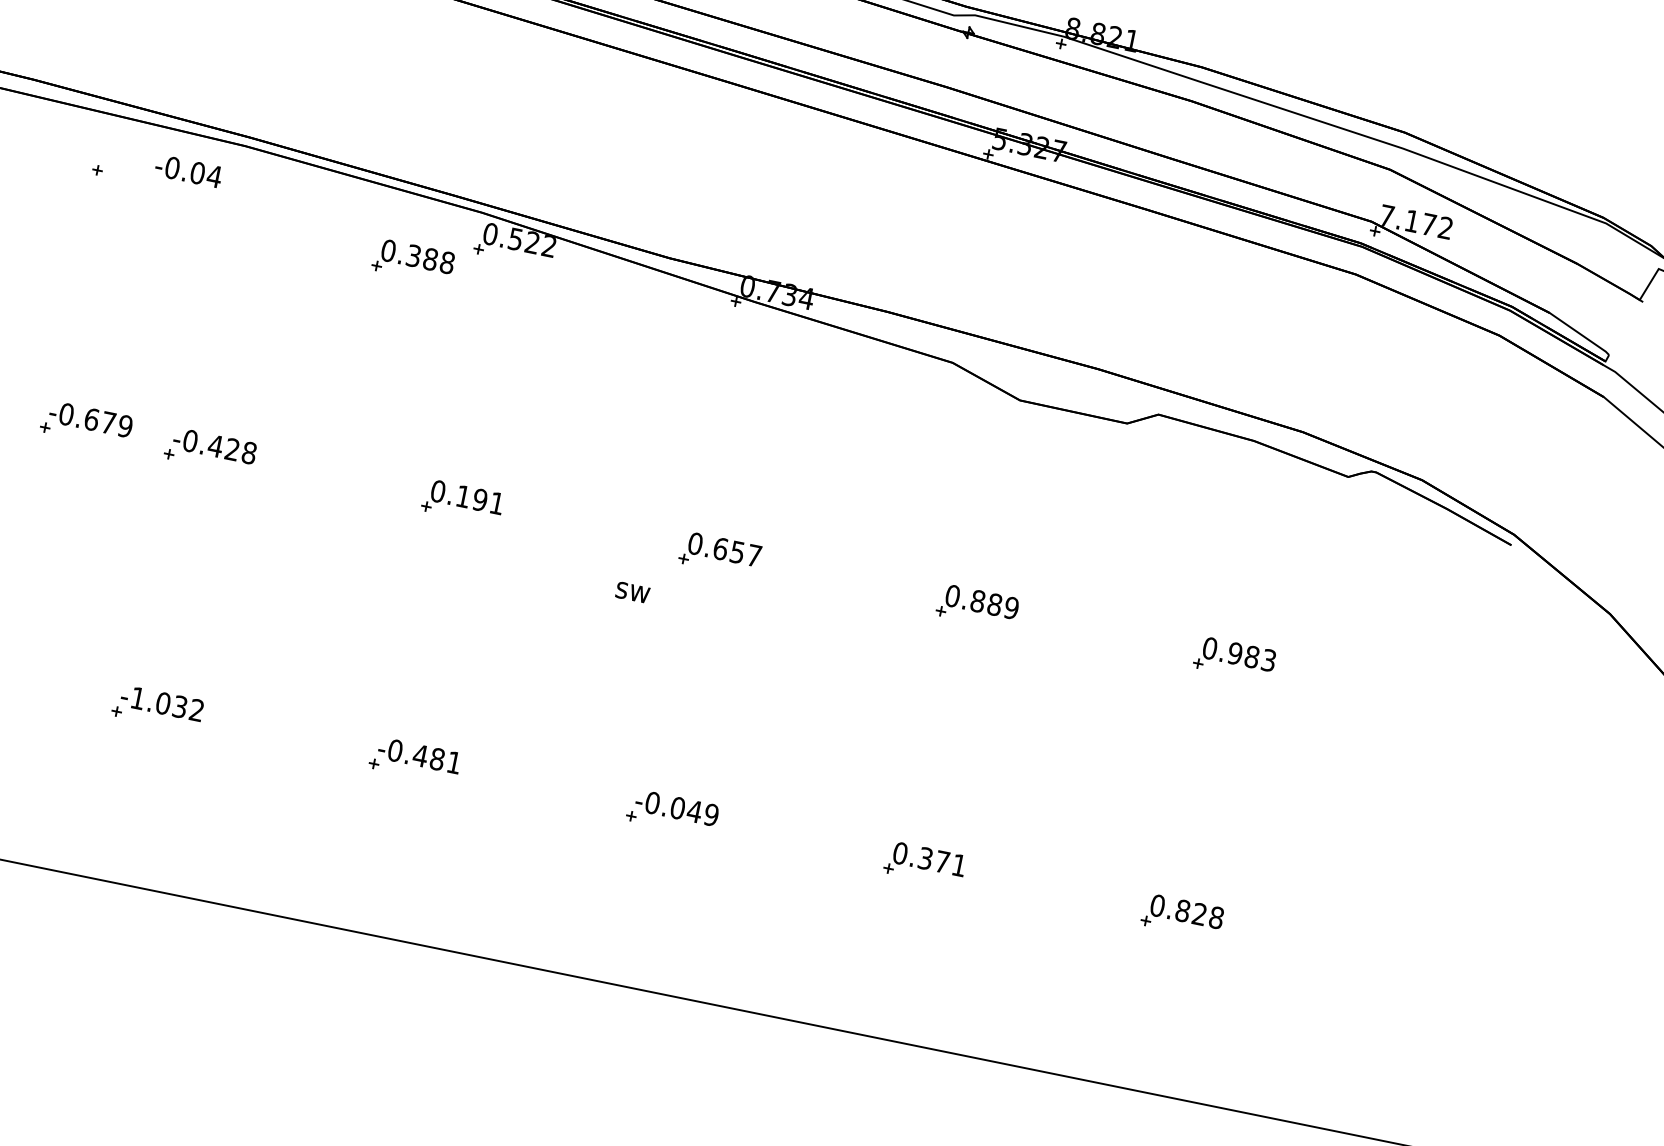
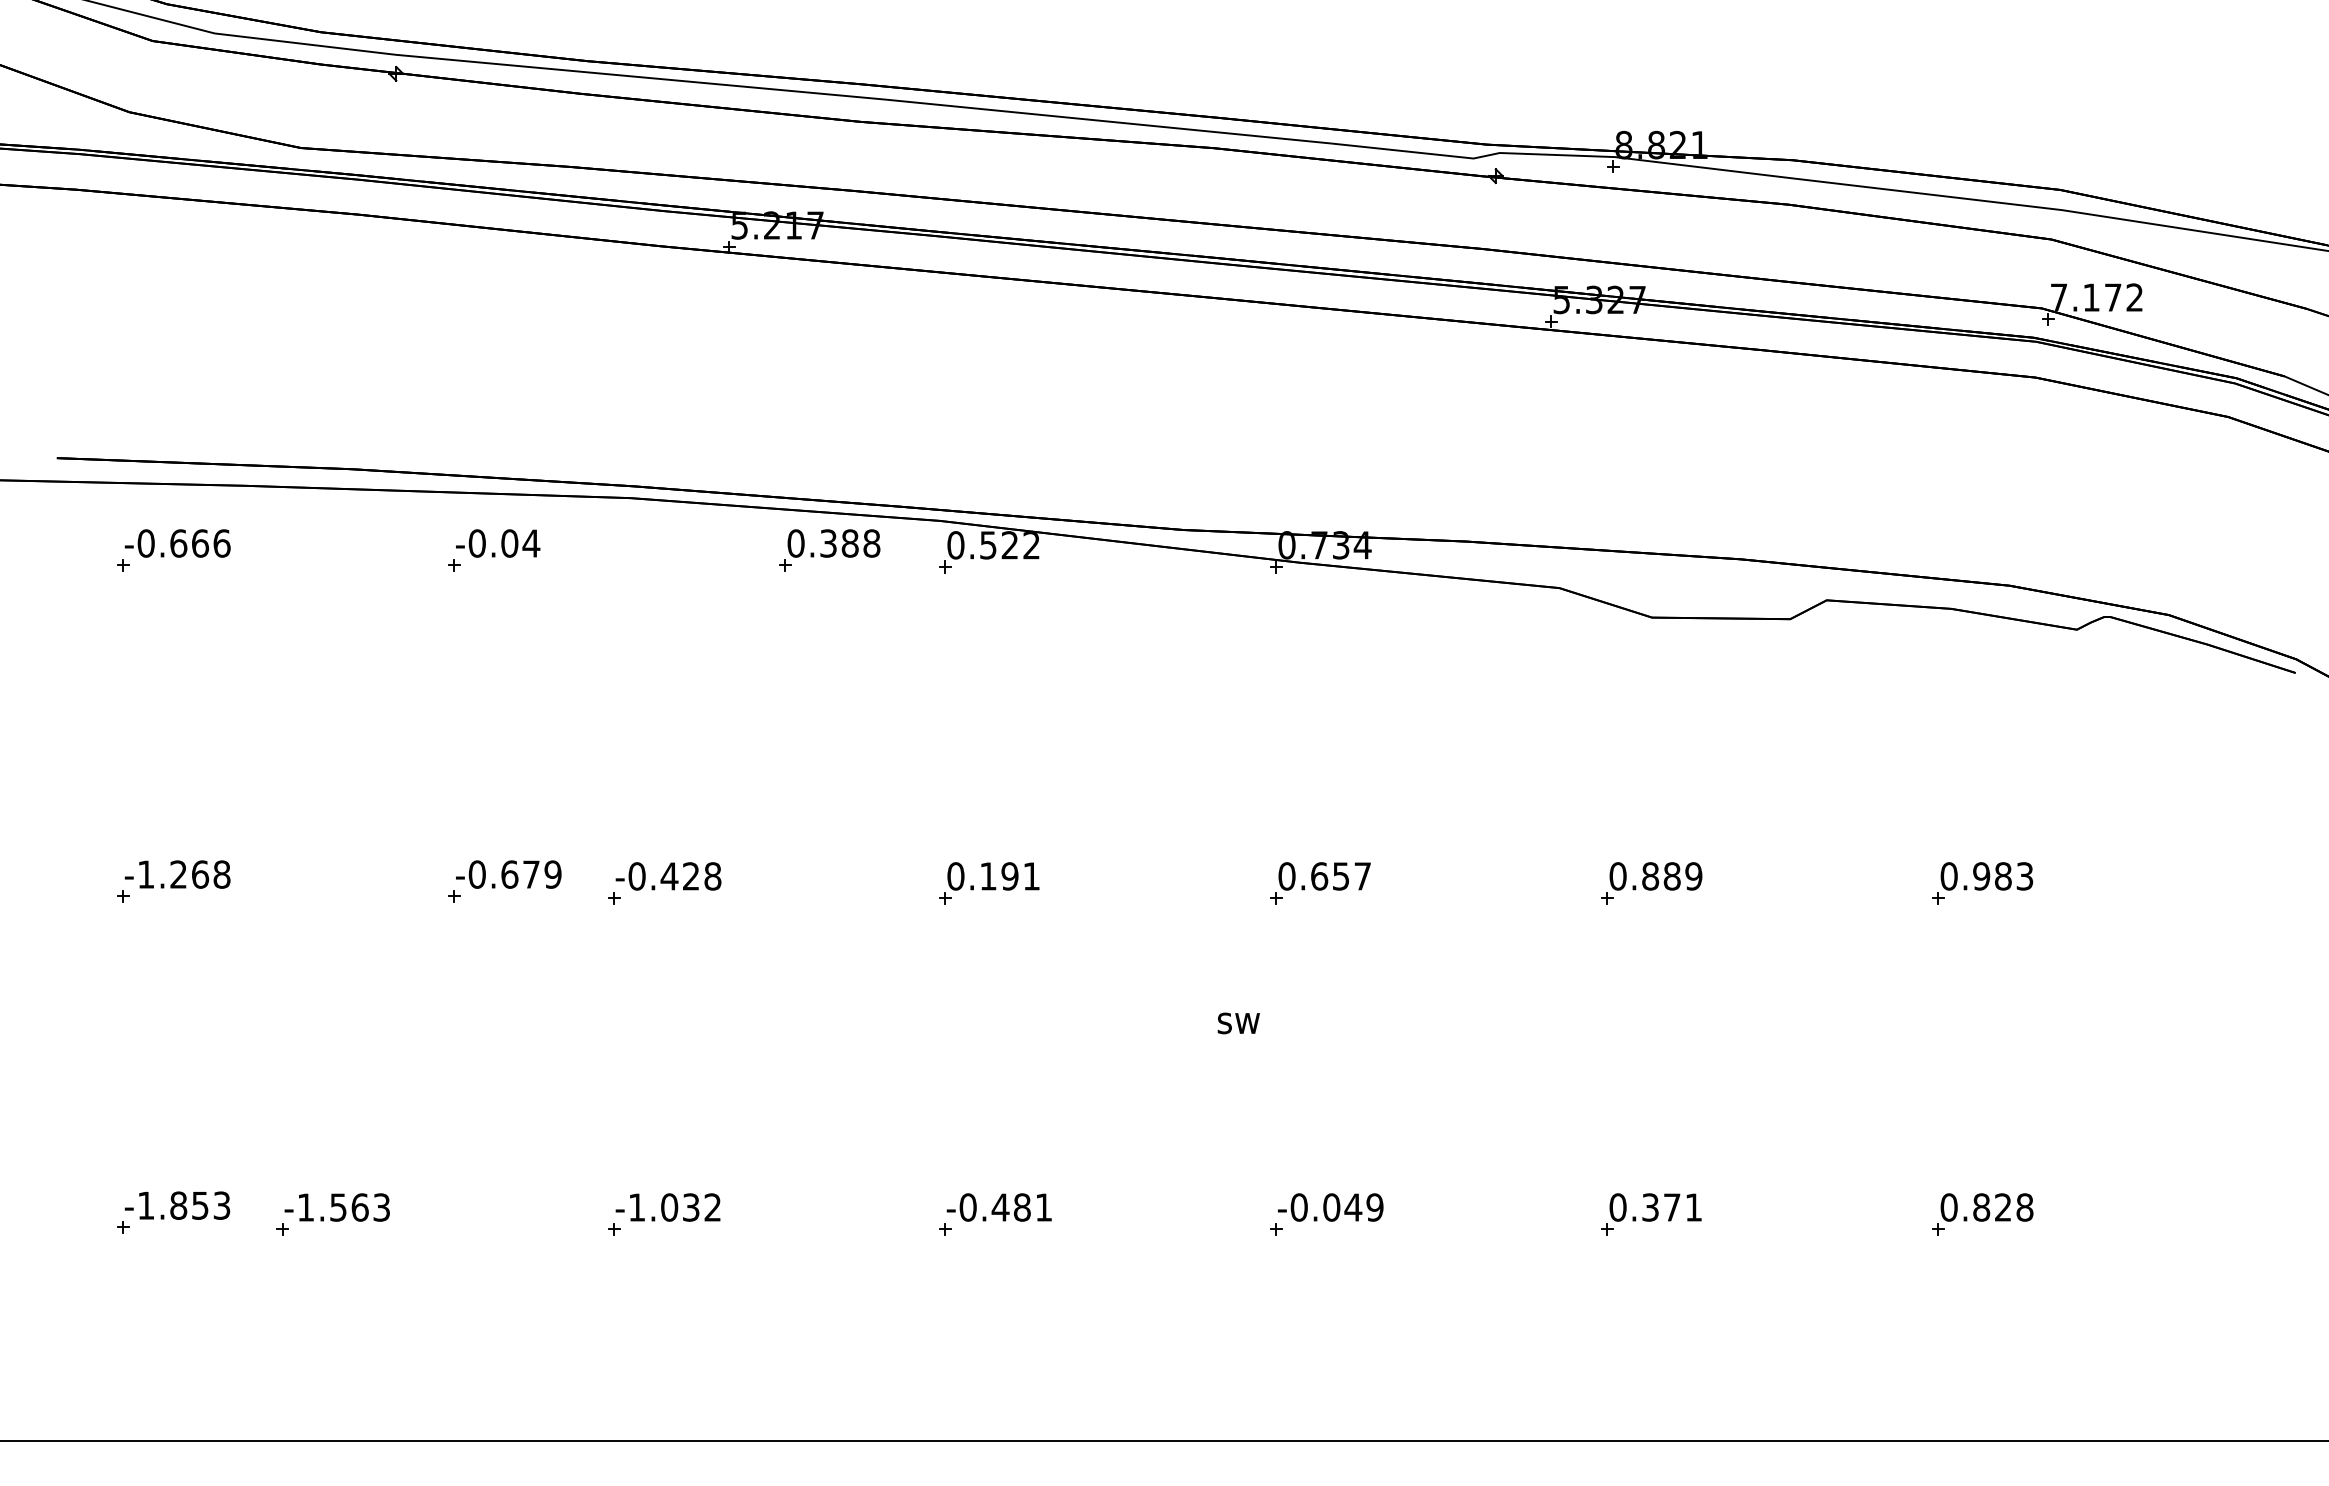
text: (188, 171) -> (498, 543), moved
part: (413, 261) -> (829, 550), moved
text: (632, 592) -> (1238, 1023), moved

